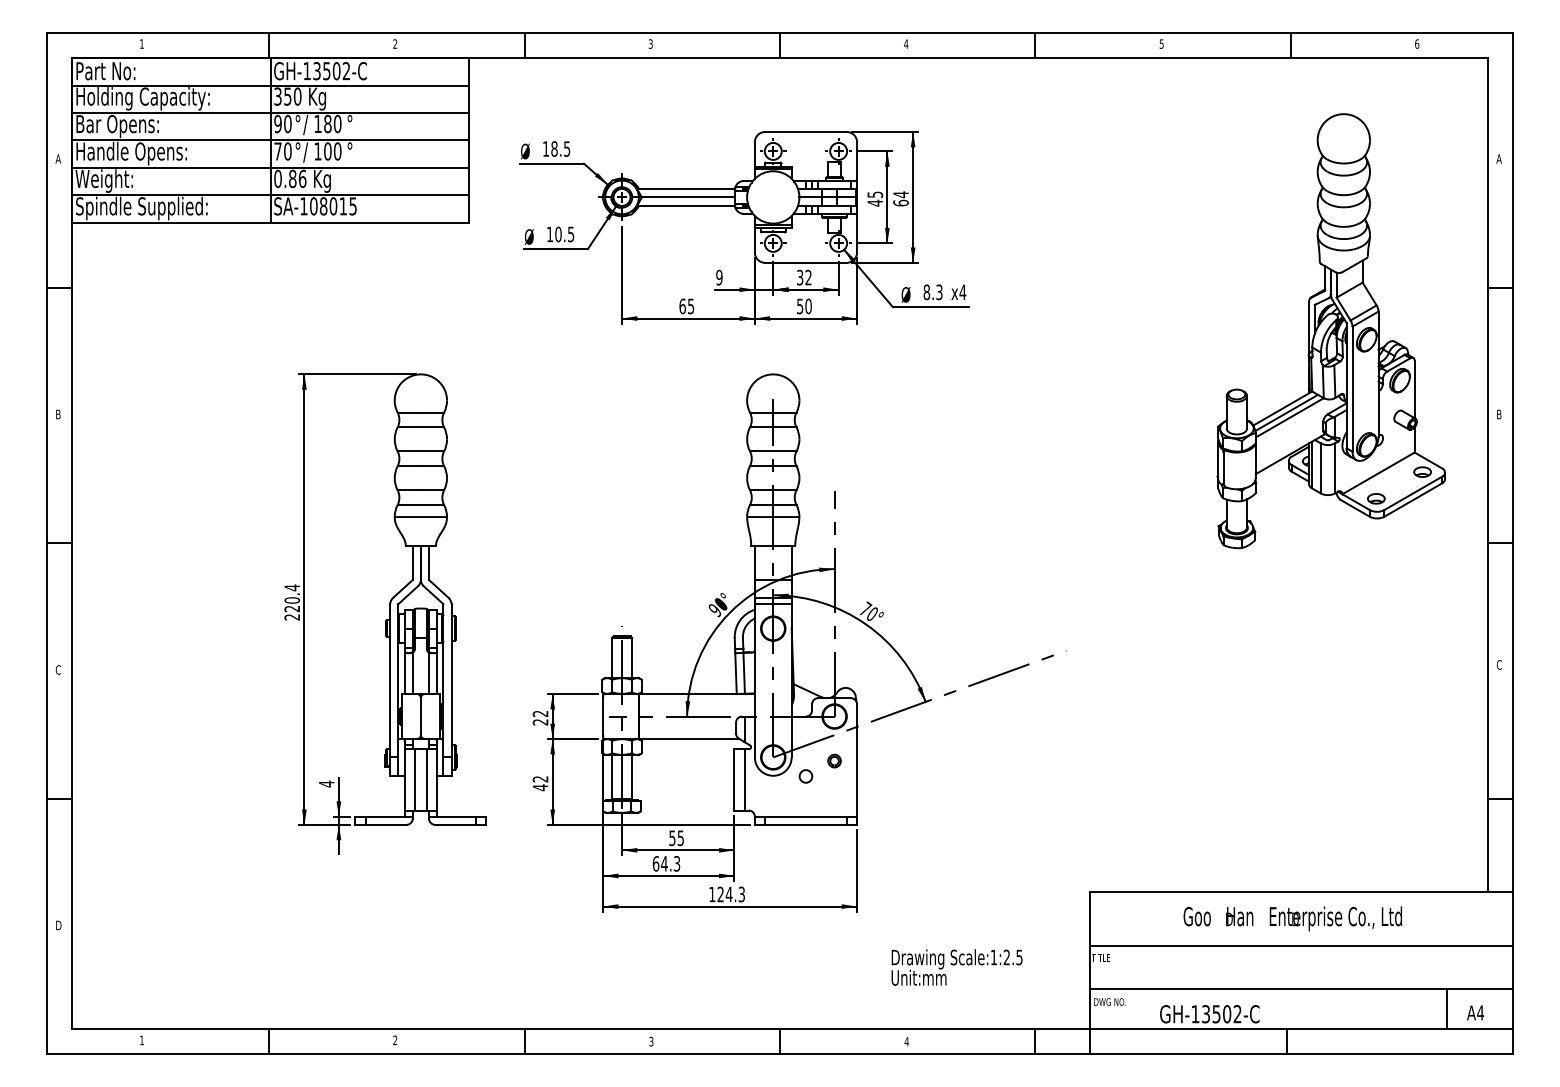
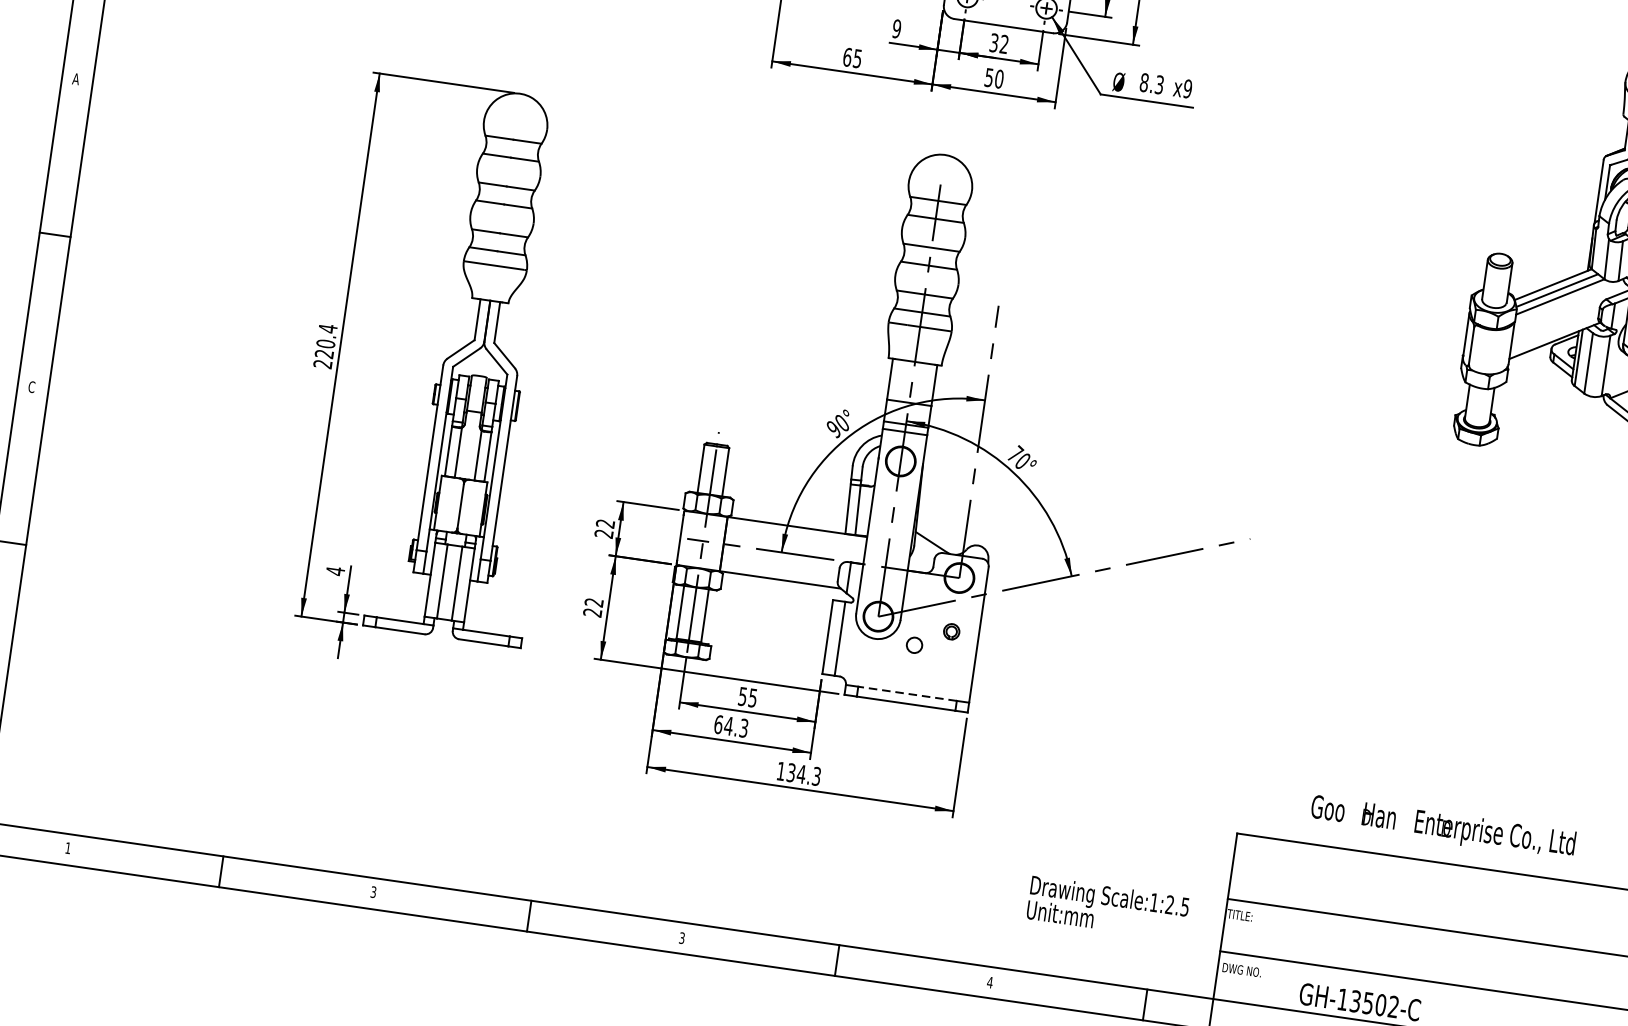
text: (962, 292) -> (1187, 89), x4 -> x9
text: (57, 414) -> (75, 78), B -> A
text: (540, 787) -> (592, 612), 42 -> 22
line: (805, 816) -> (907, 693), solid -> dashed
text: (720, 894) -> (790, 772), 124.3 -> 134.3
text: (1292, 918) -> (1442, 827), moved
text: (956, 967) -> (1107, 908), moved
text: (395, 1040) -> (373, 892), 2 -> 3

